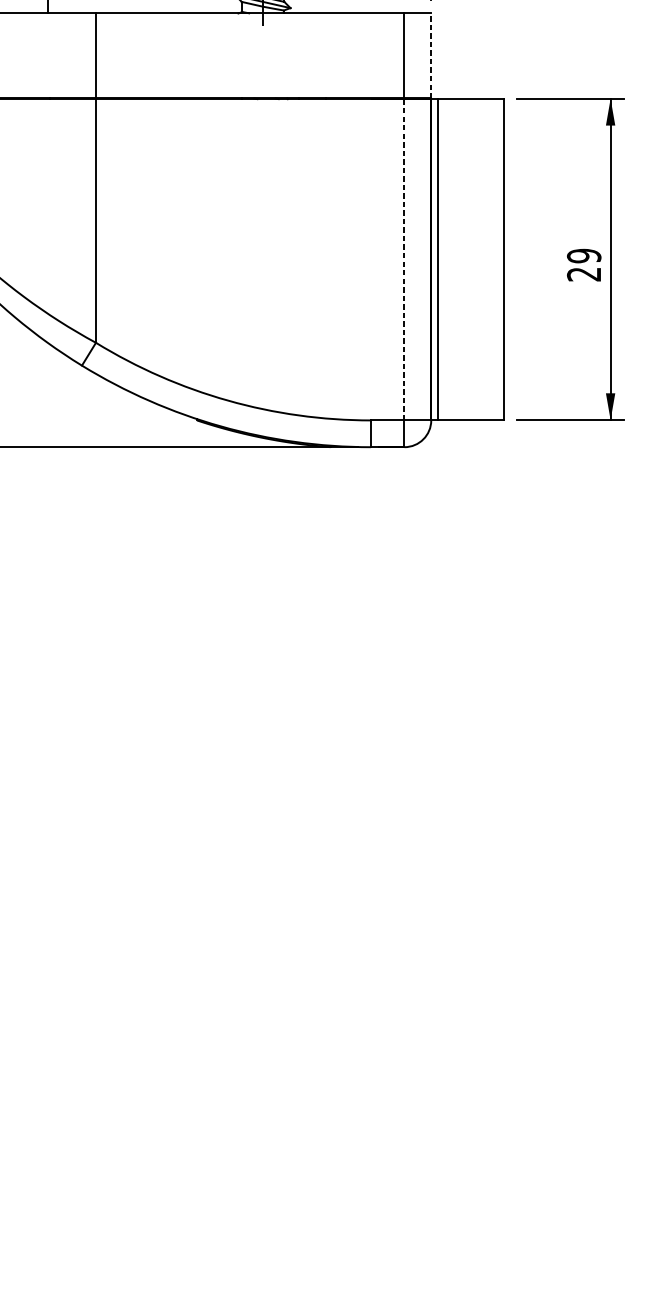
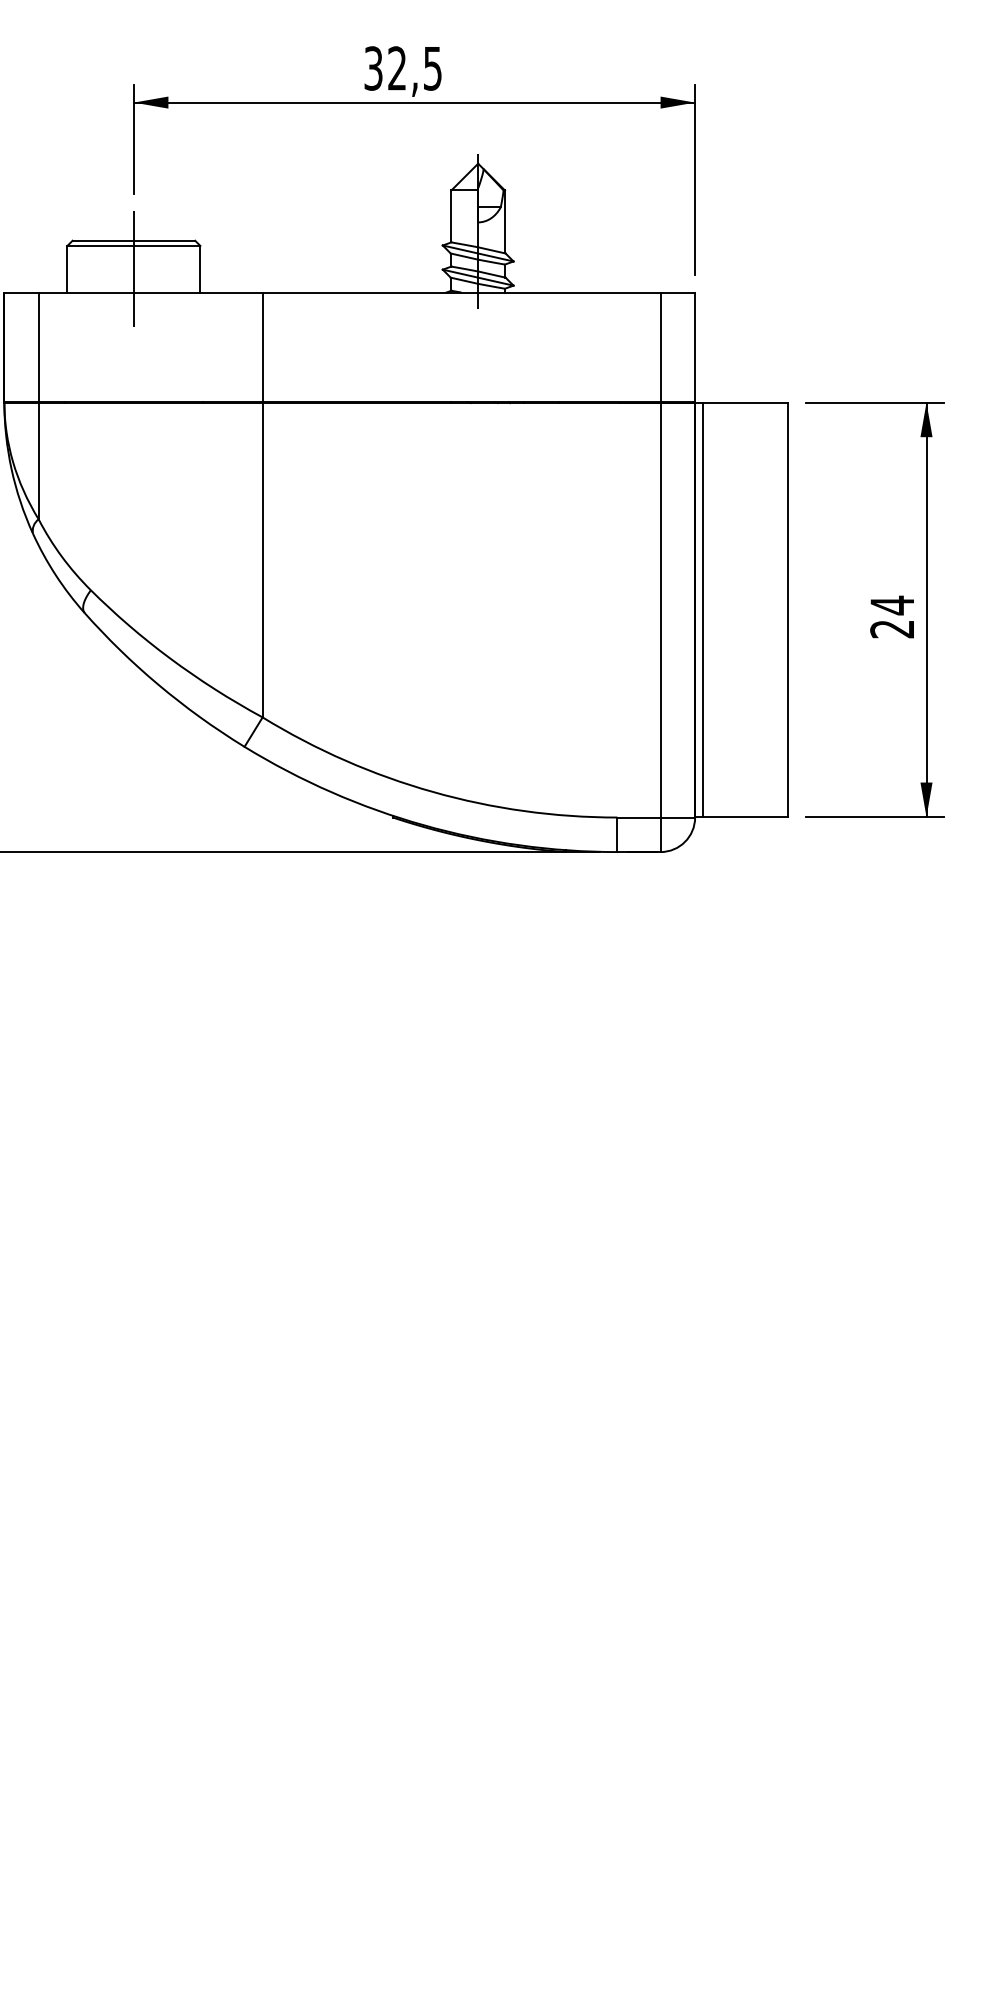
line: (431, 56) -> (695, 347), dashed -> solid
text: (584, 256) -> (892, 605), 29 -> 24
line: (404, 259) -> (660, 609), dashed -> solid

